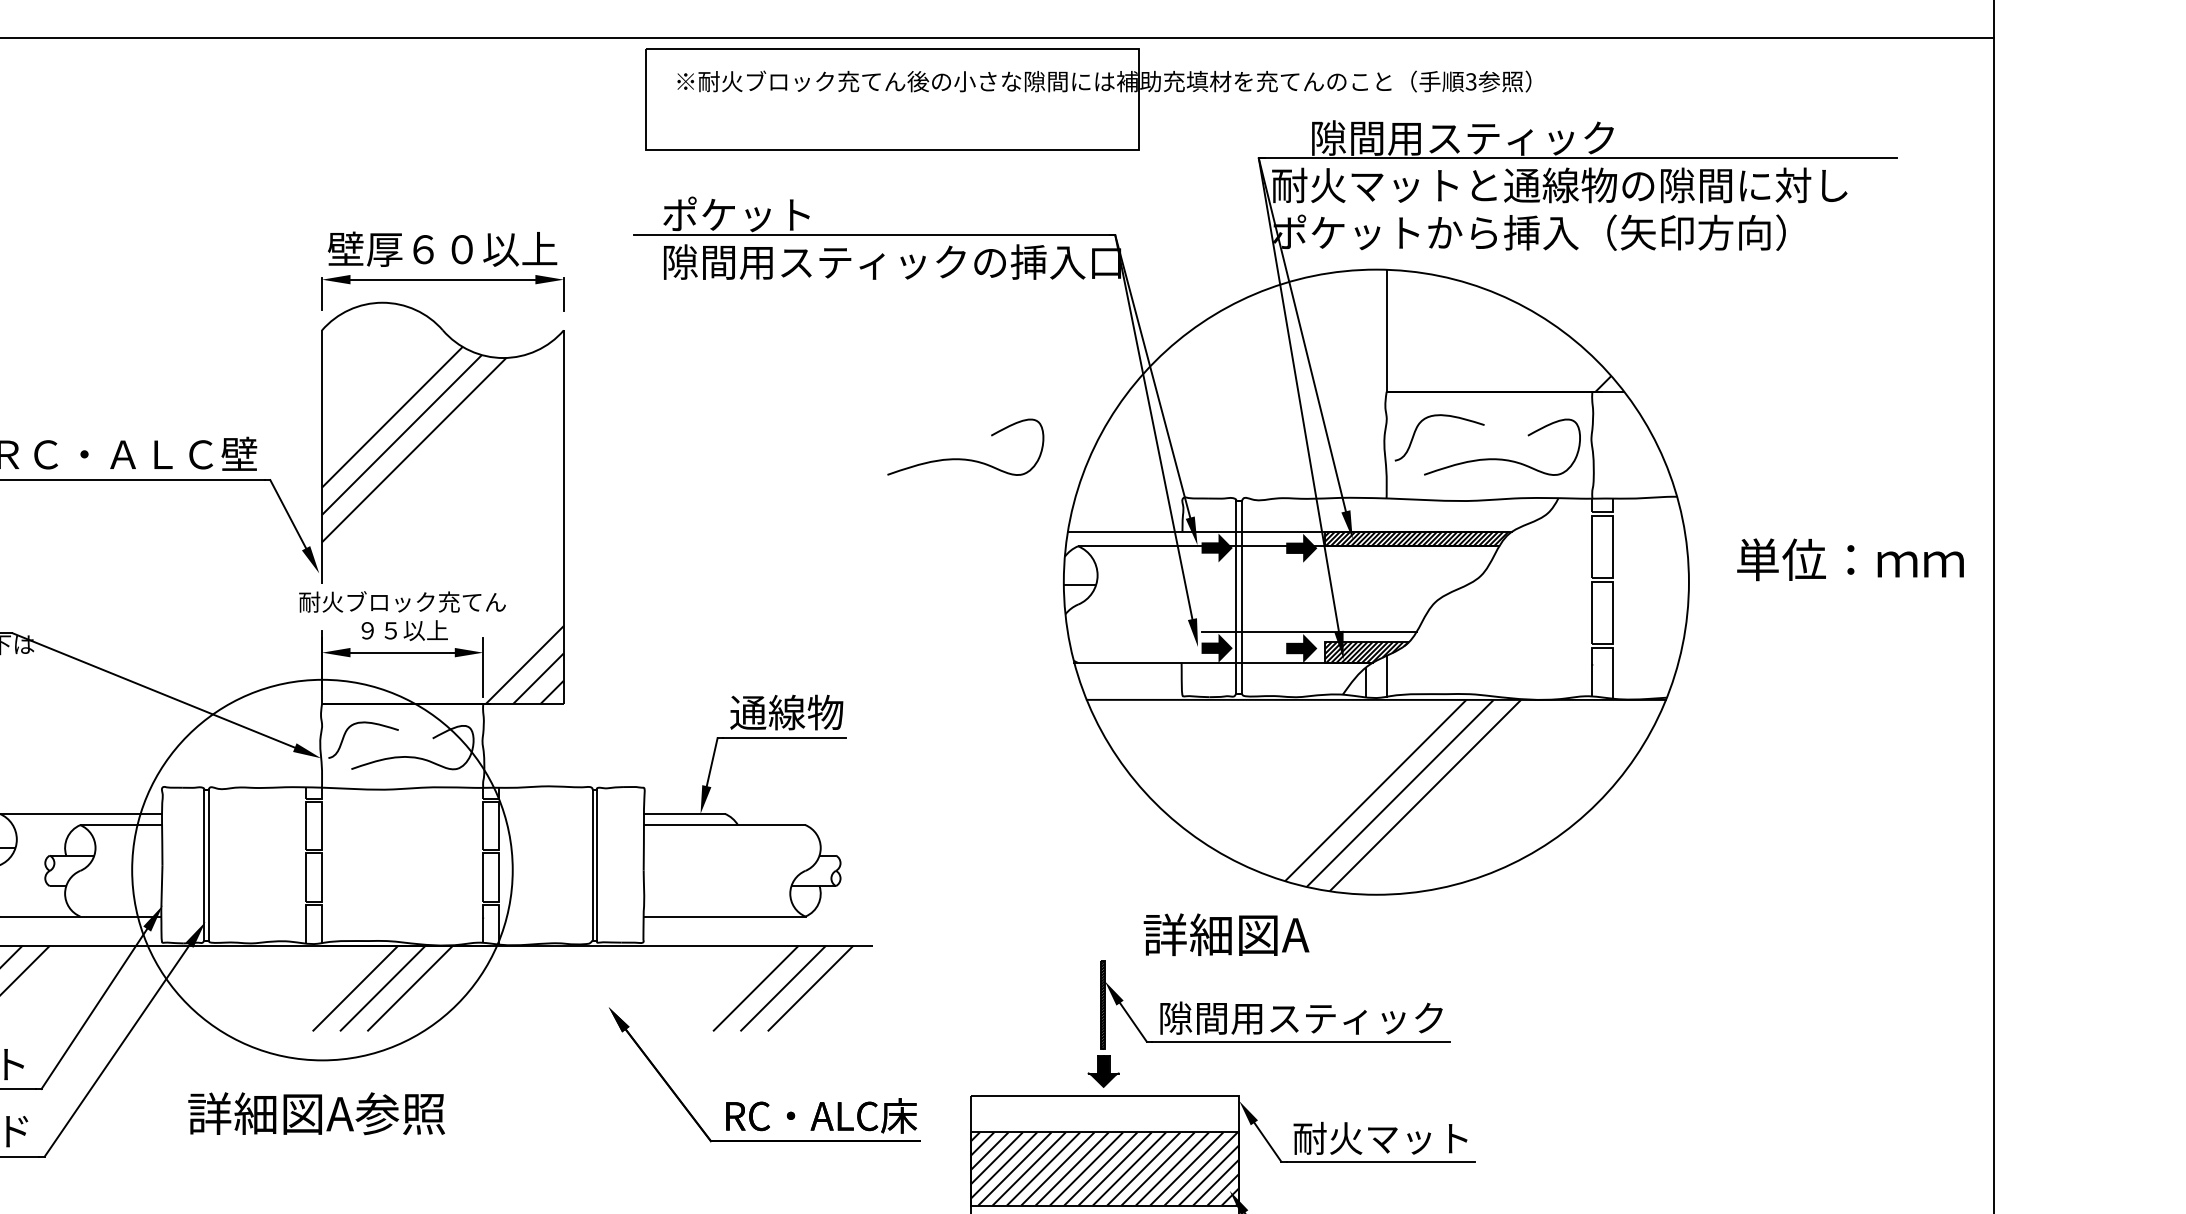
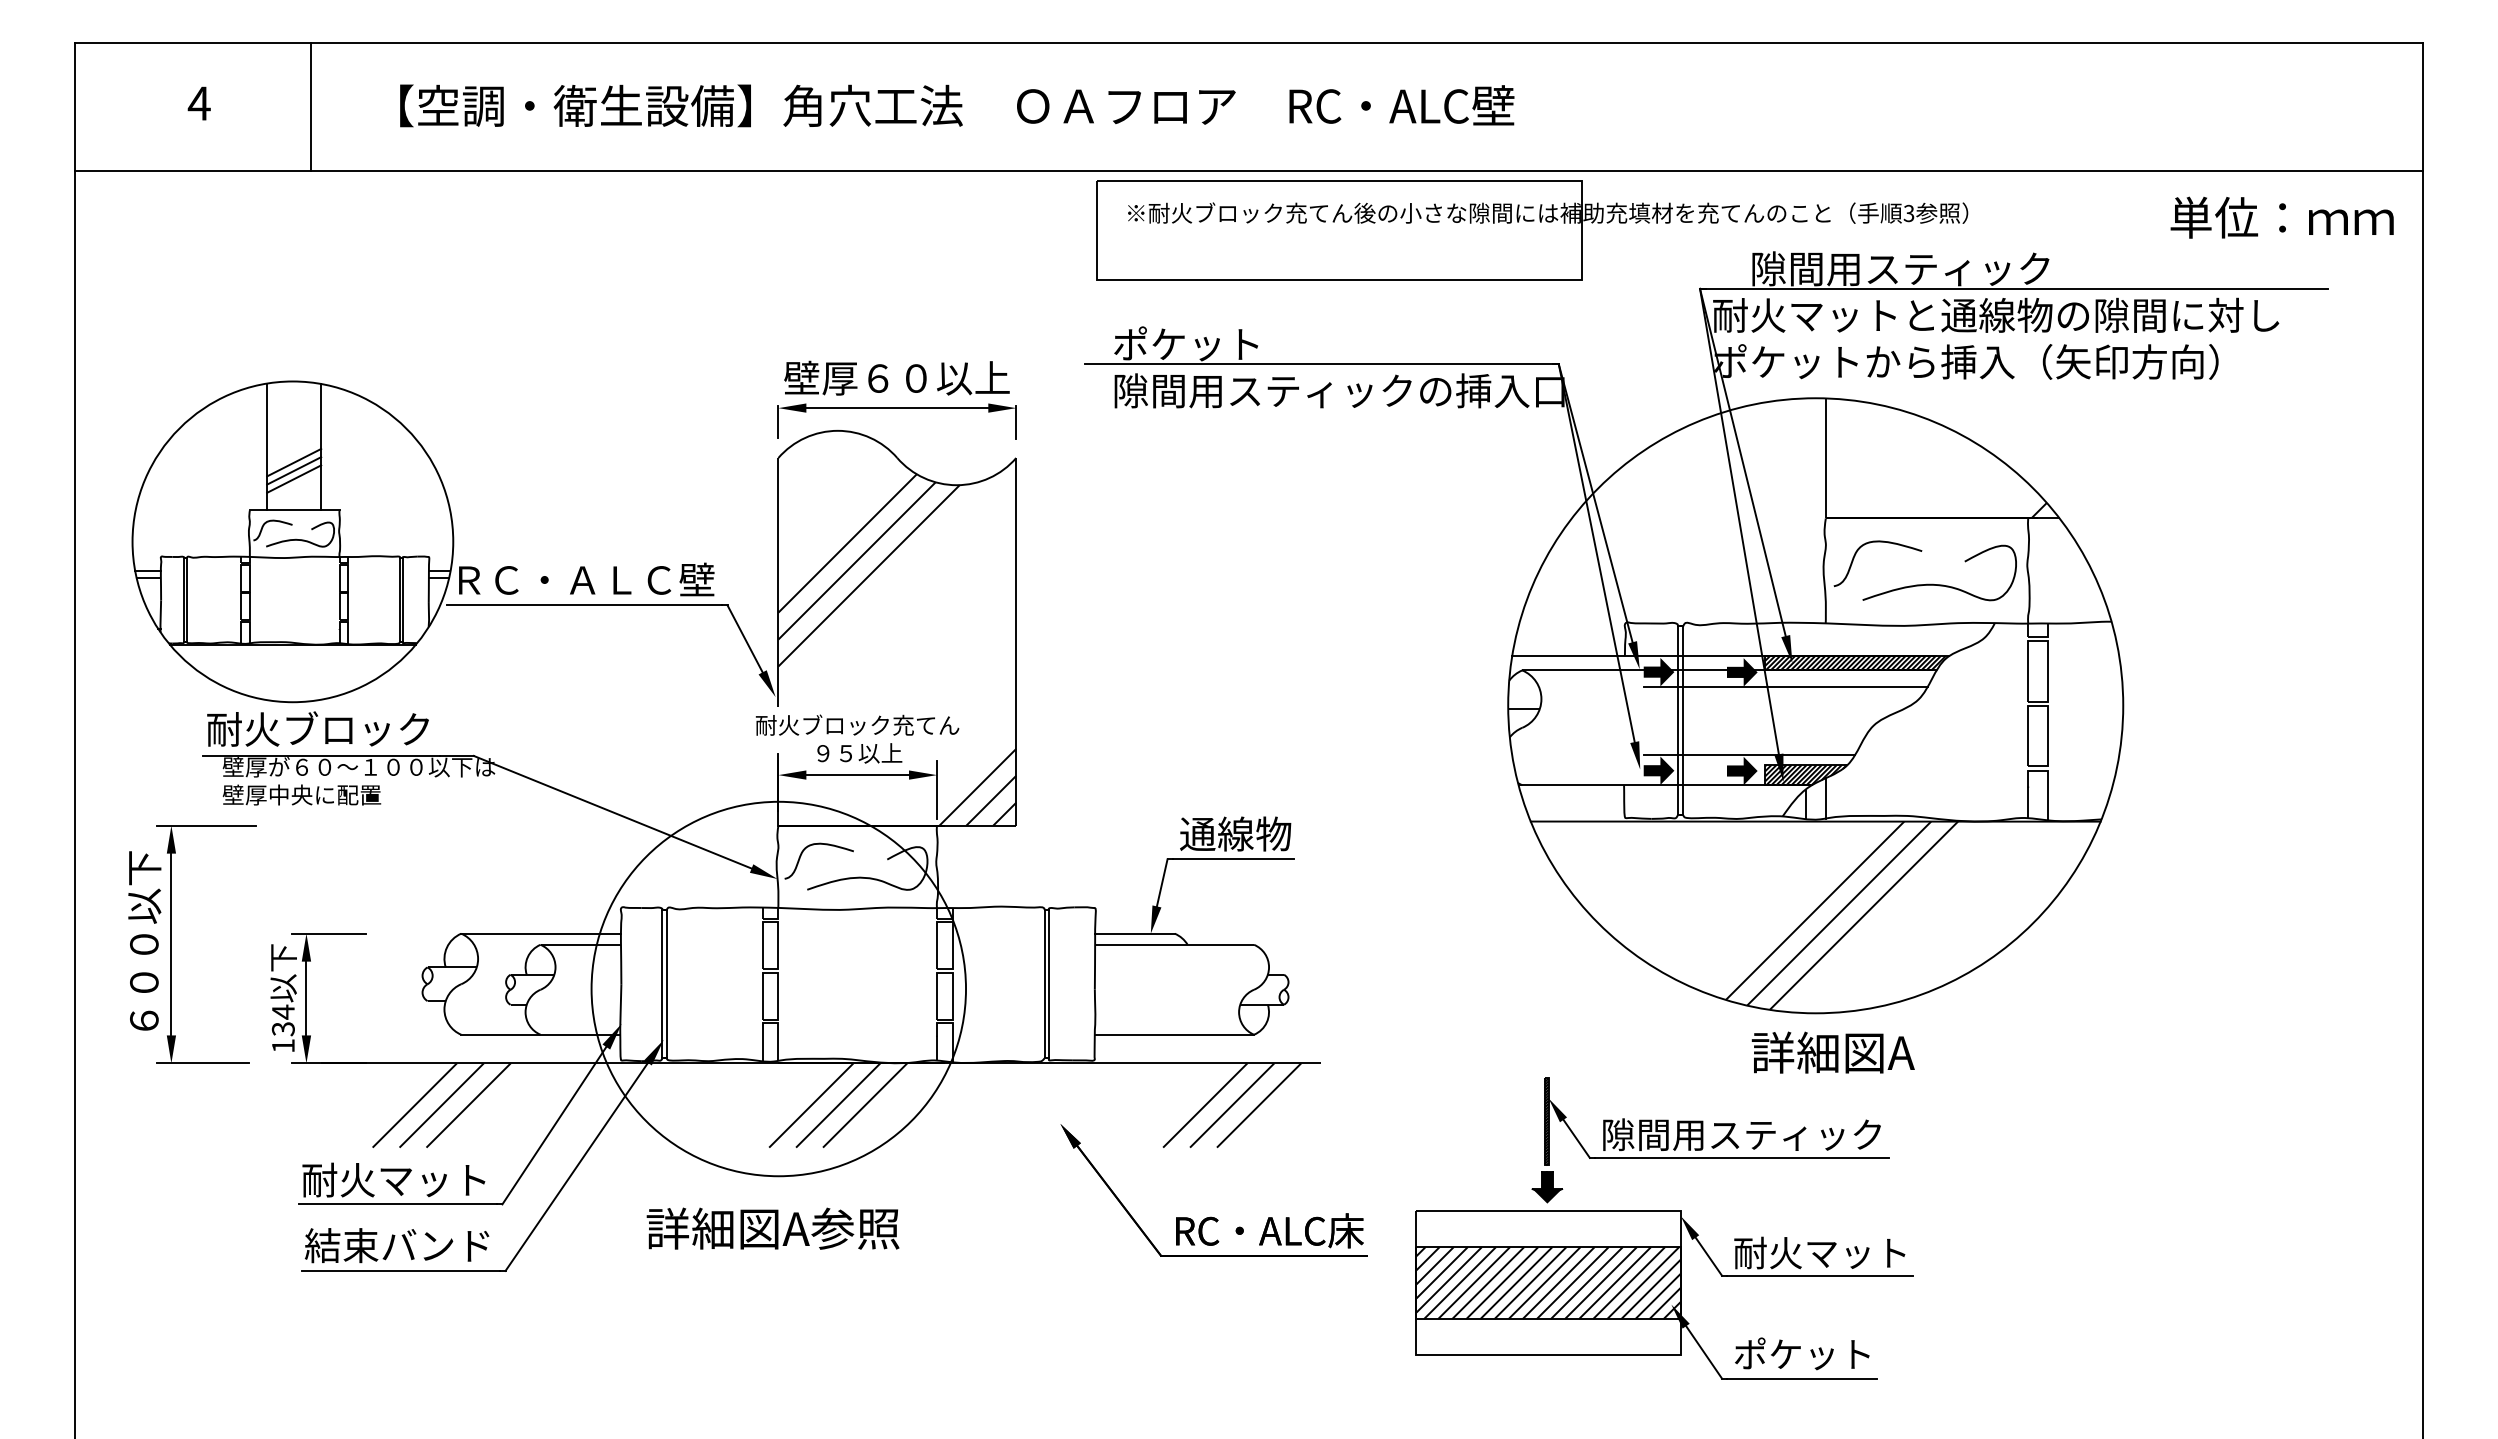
curve: (965, 458) -> (1411, 584), removed
text: (1849, 559) -> (2281, 217), moved
line: (1345, 562) -> (1785, 686), added
text: (1225, 934) -> (1832, 1052), moved

